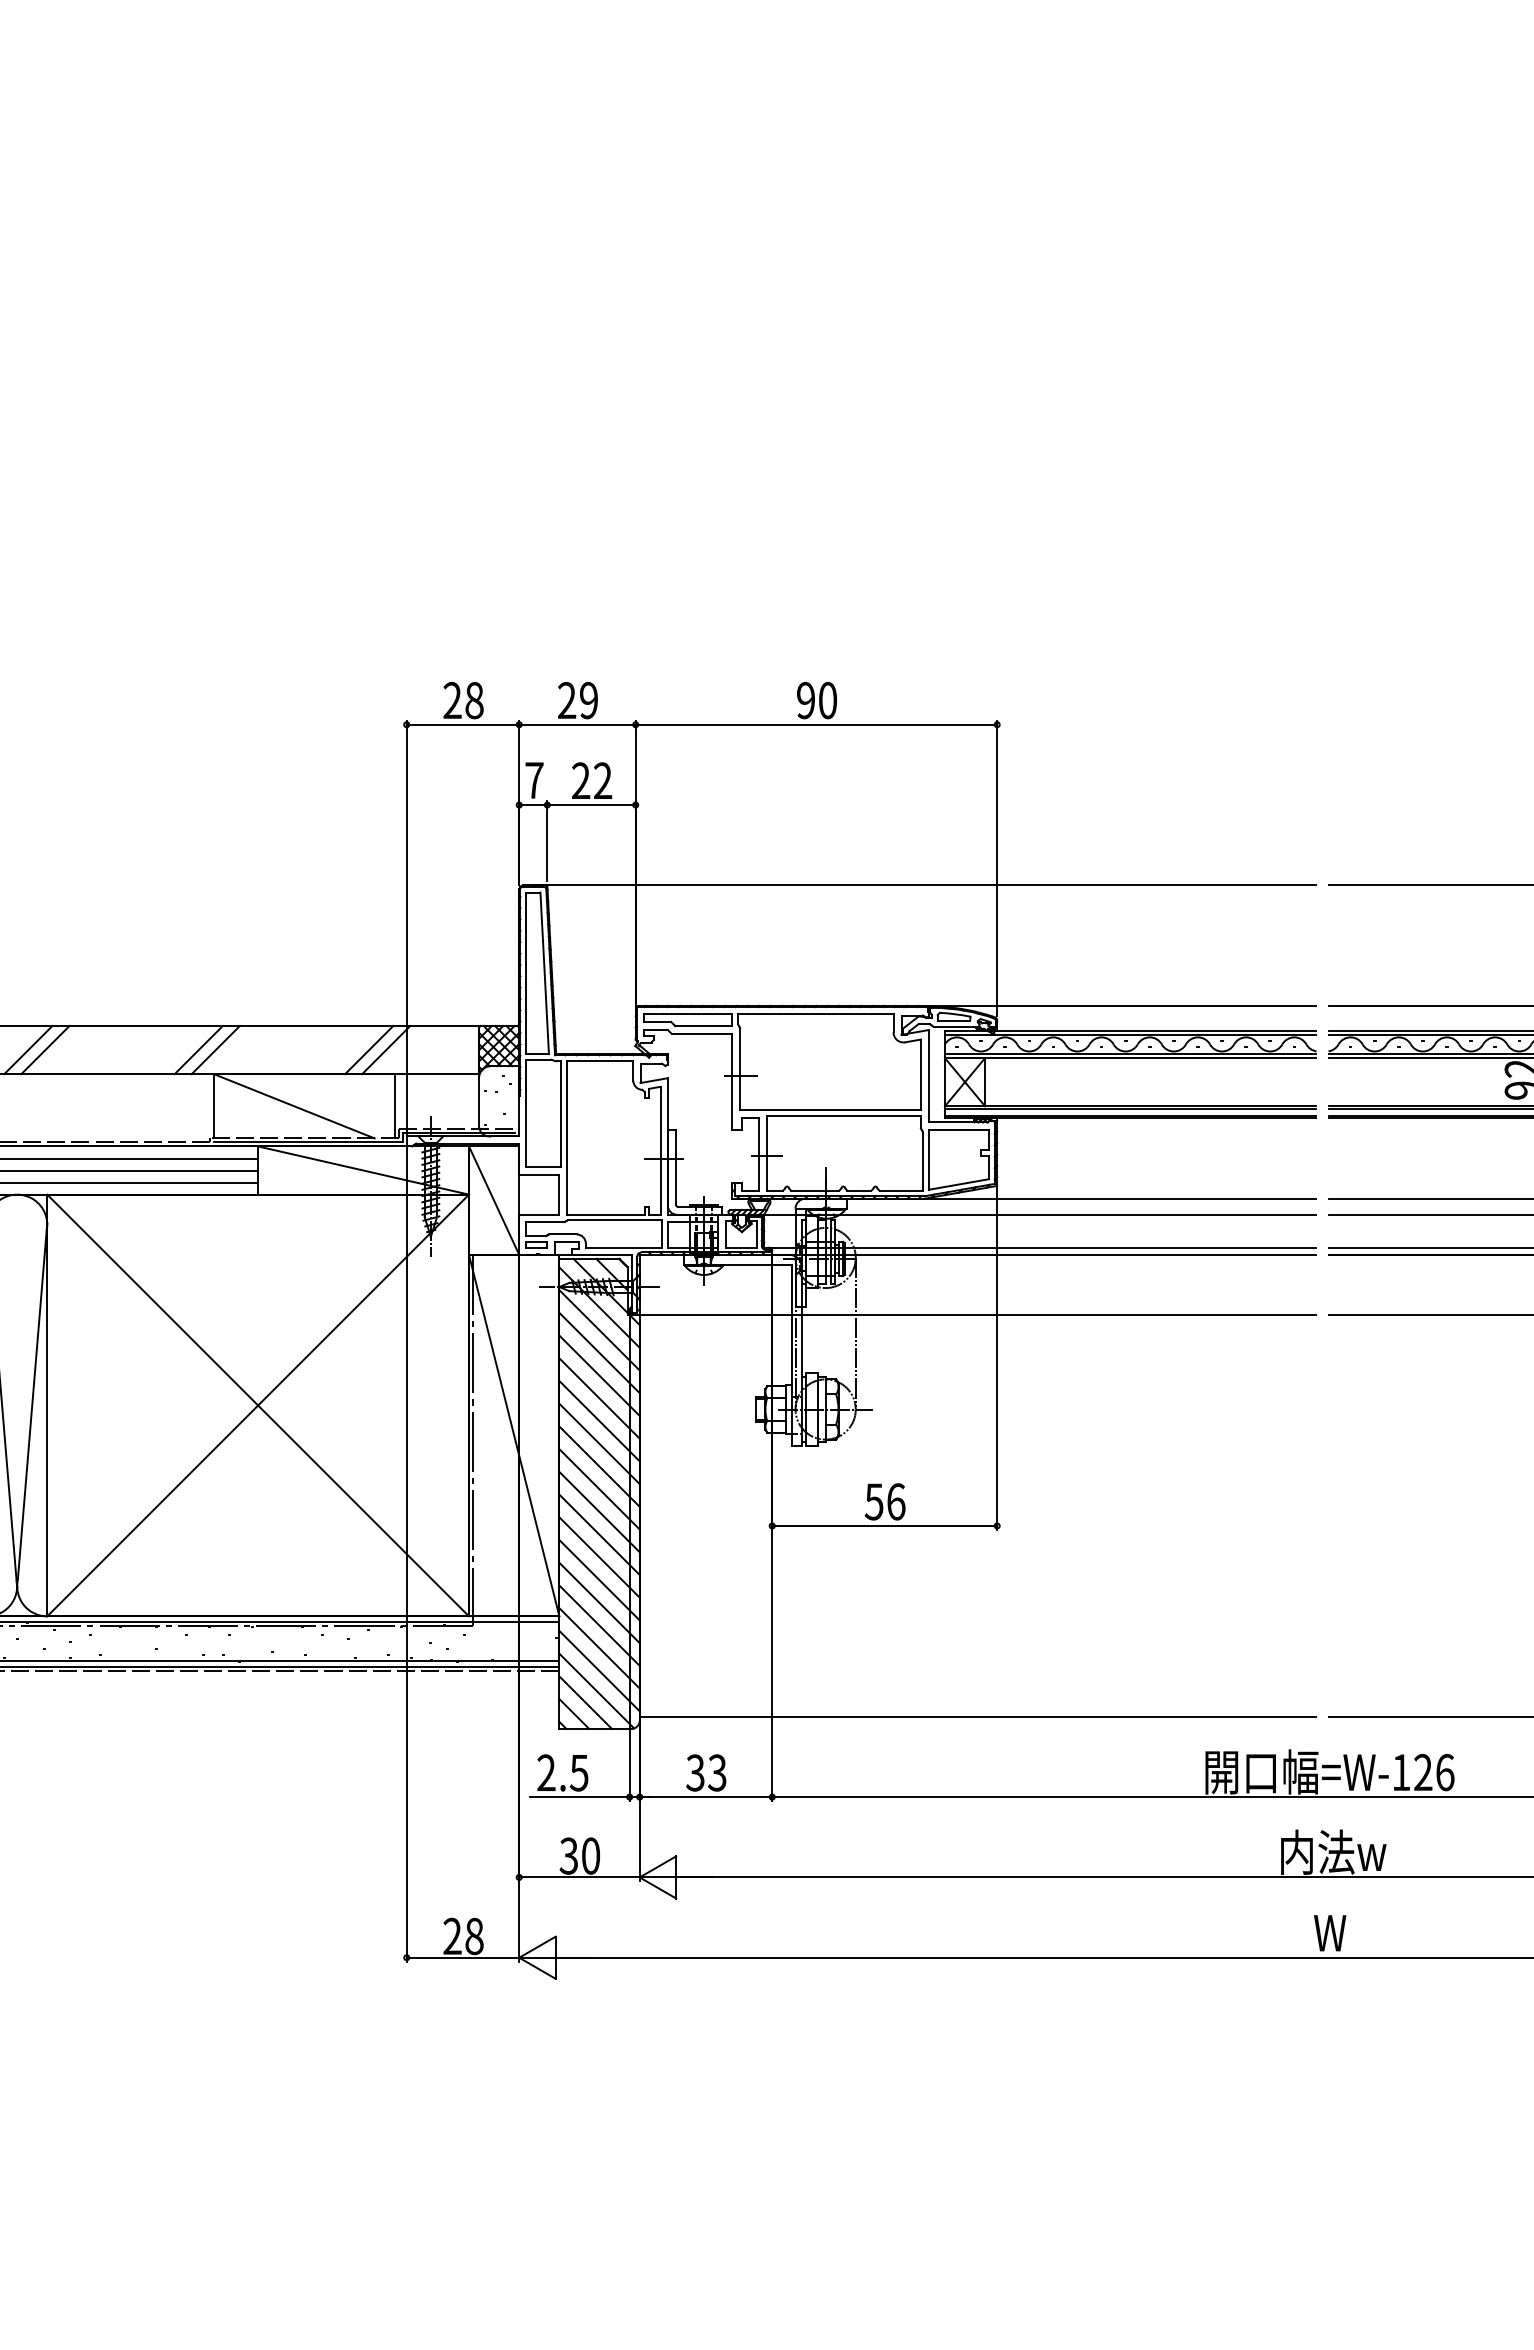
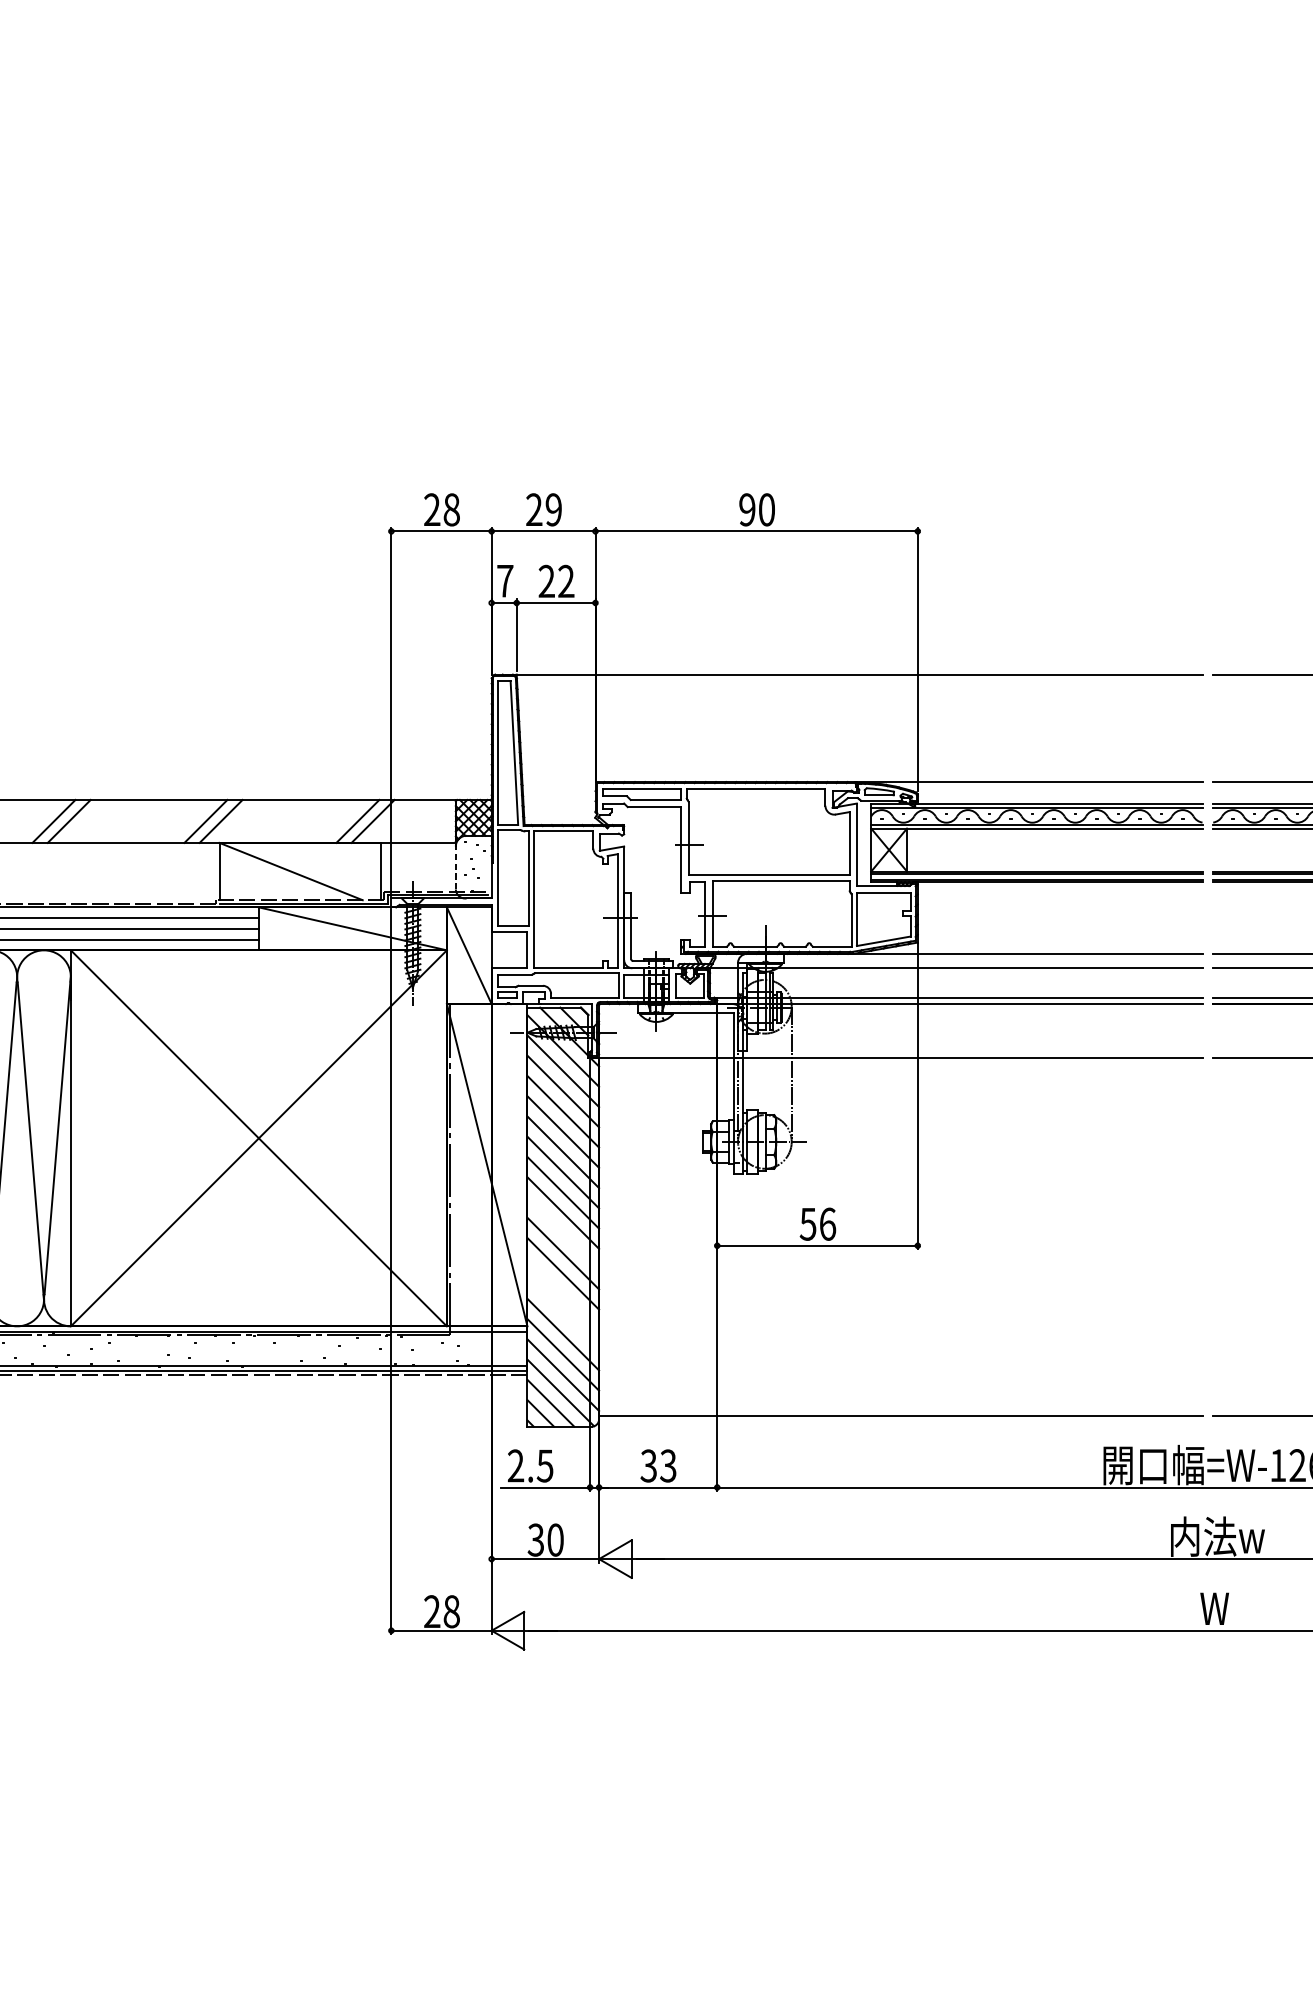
line: (479, 1101) -> (456, 867), solid -> dashed
line: (599, 1511) -> (563, 1232), removed
line: (599, 1580) -> (563, 1294), removed
line: (599, 1602) -> (563, 1313), removed

